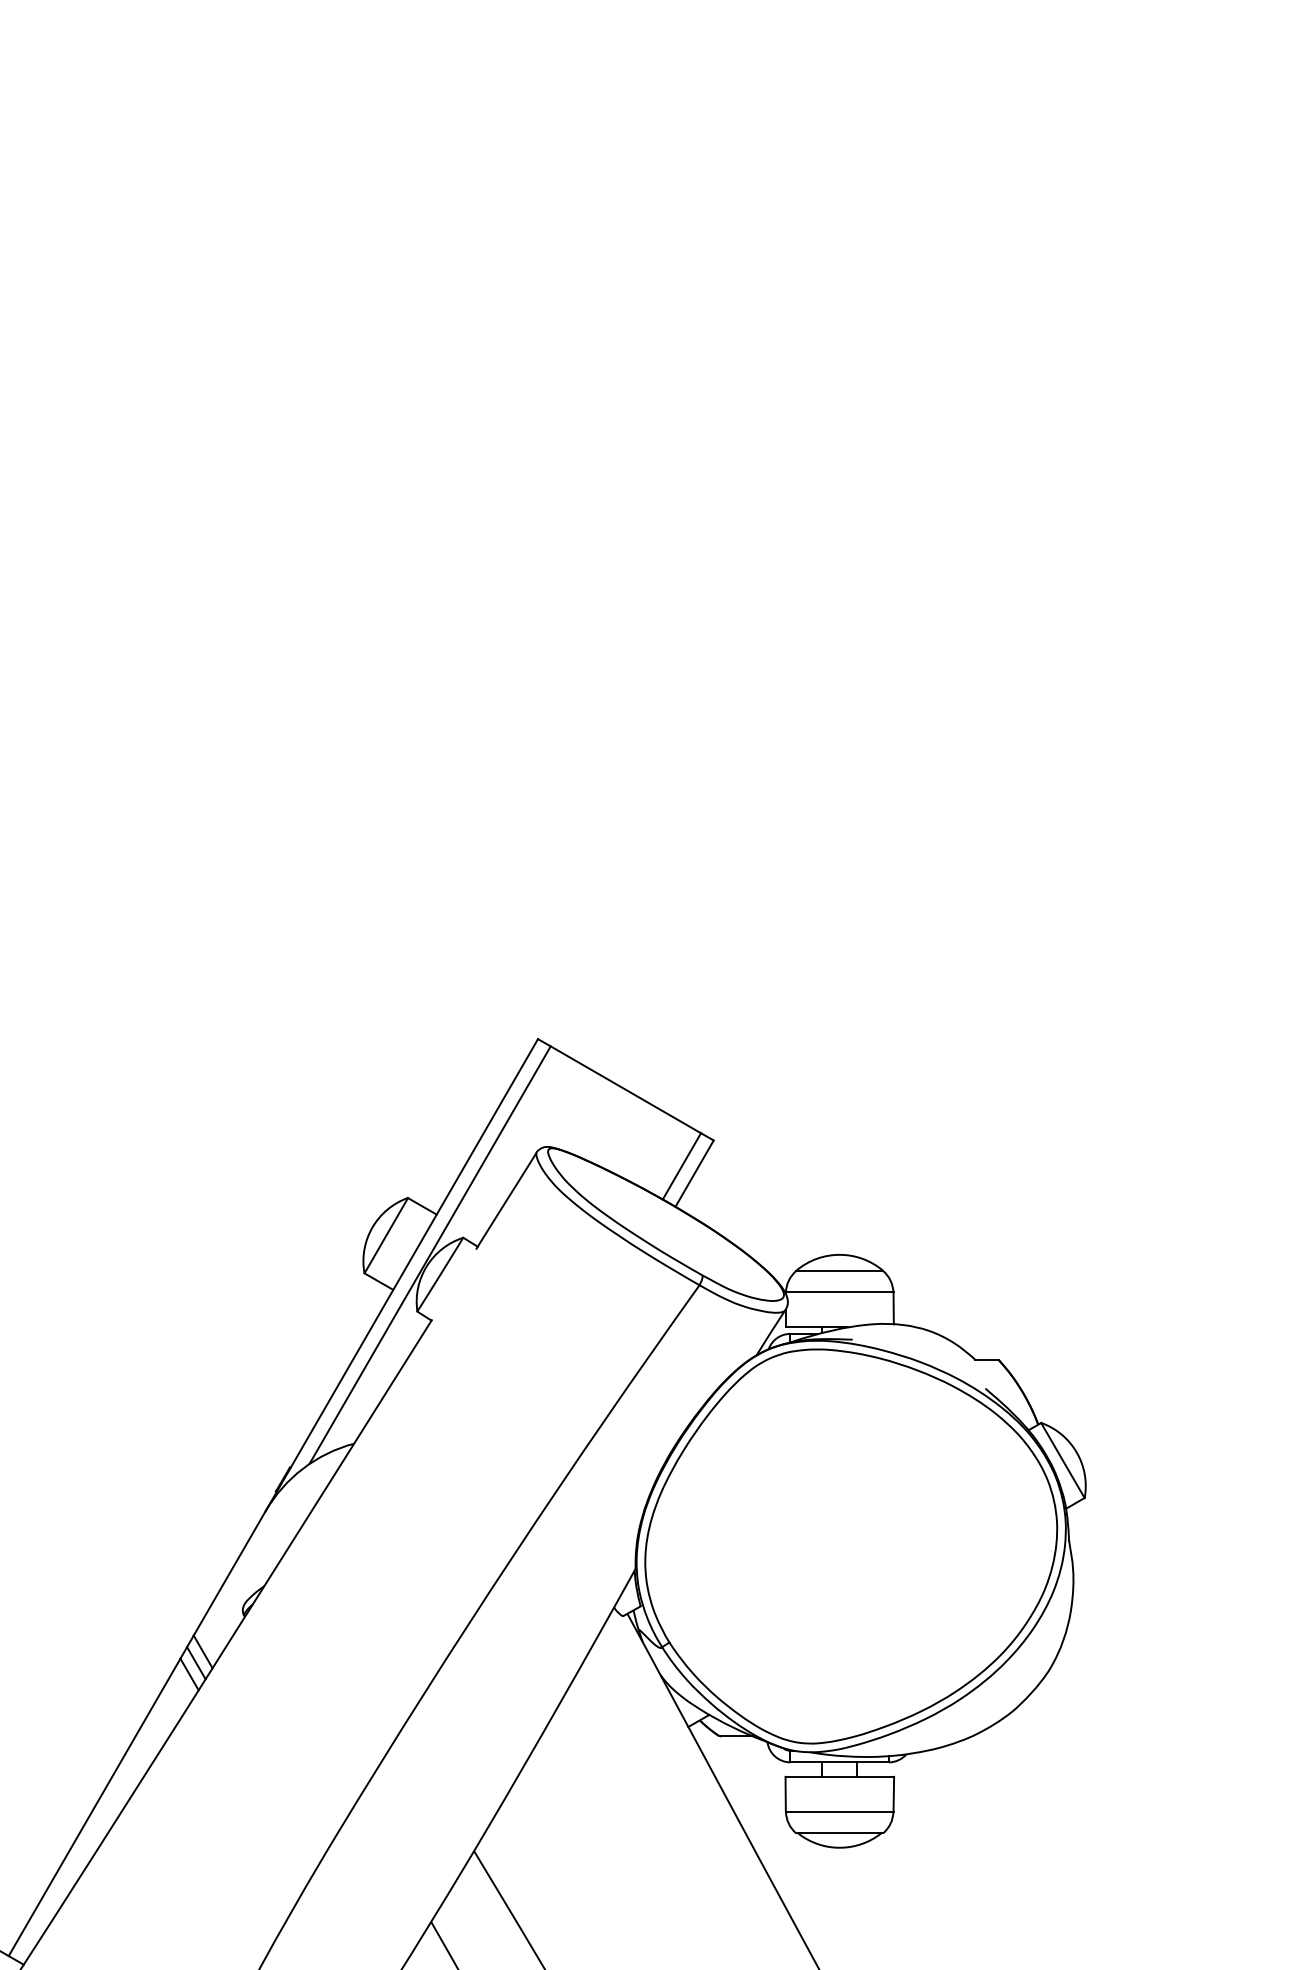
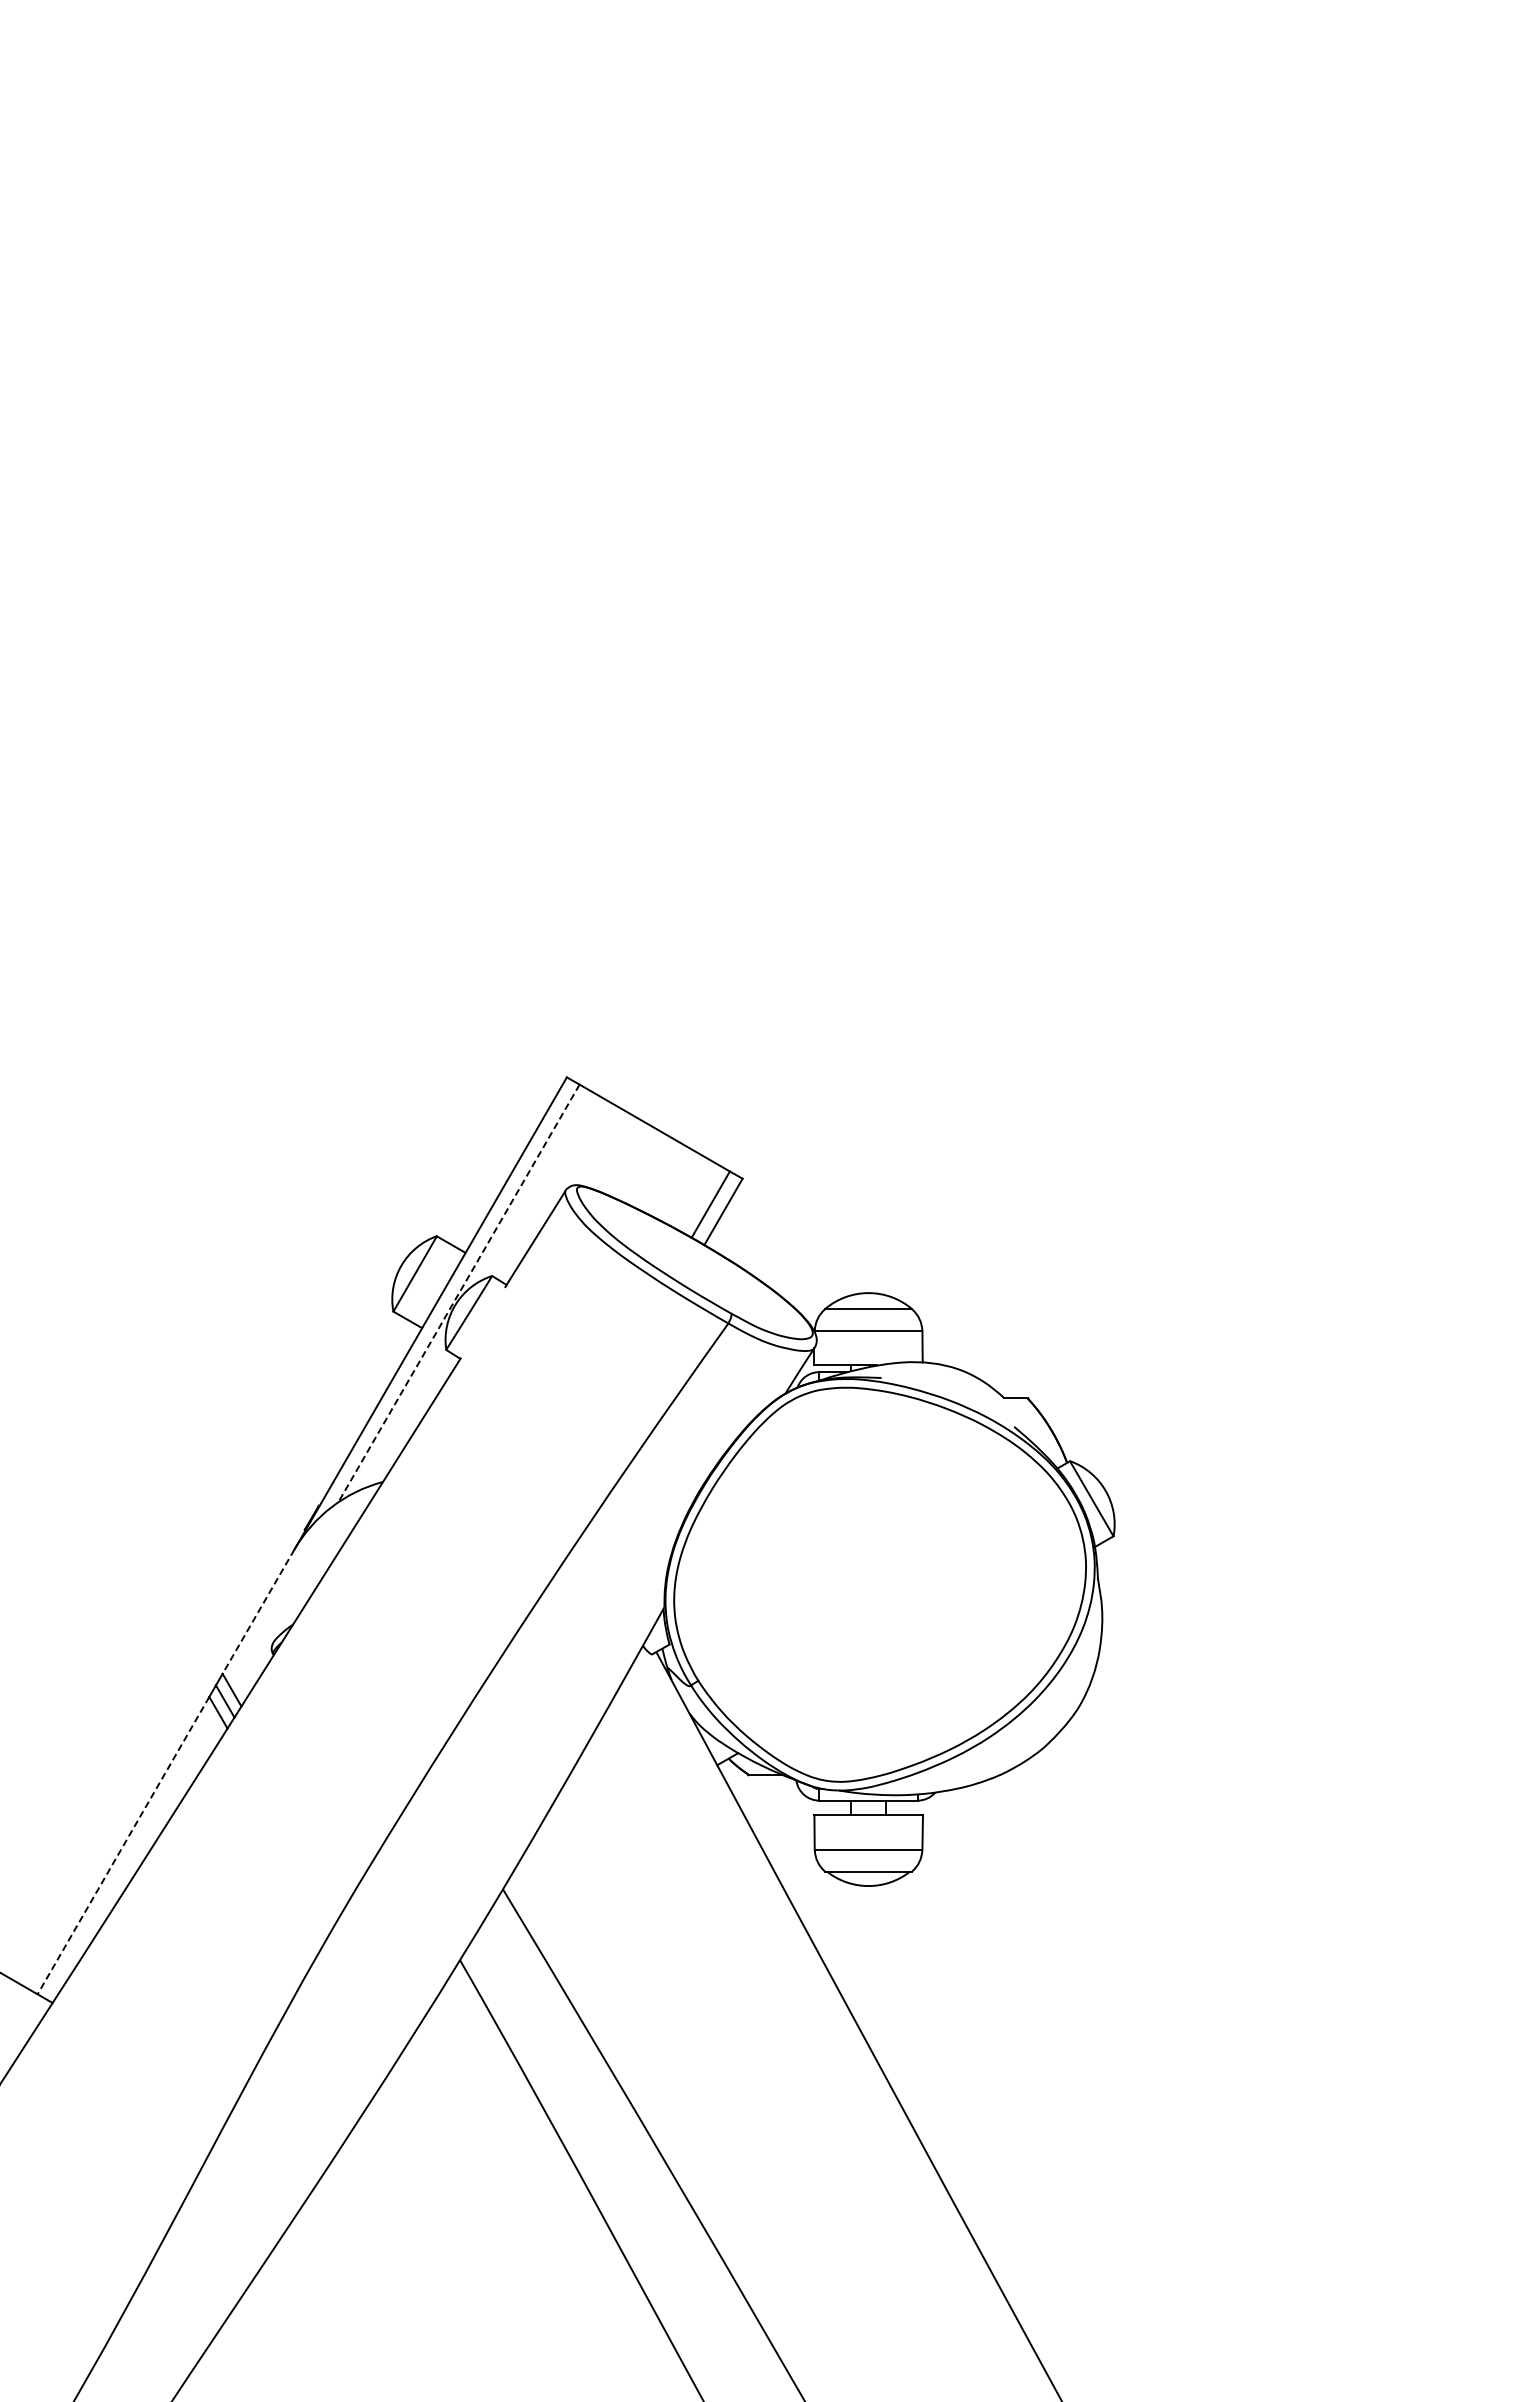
line: (429, 1255) -> (458, 1293), solid -> dashed
line: (229, 1573) -> (258, 1611), solid -> dashed
line: (94, 1807) -> (123, 1845), solid -> dashed

